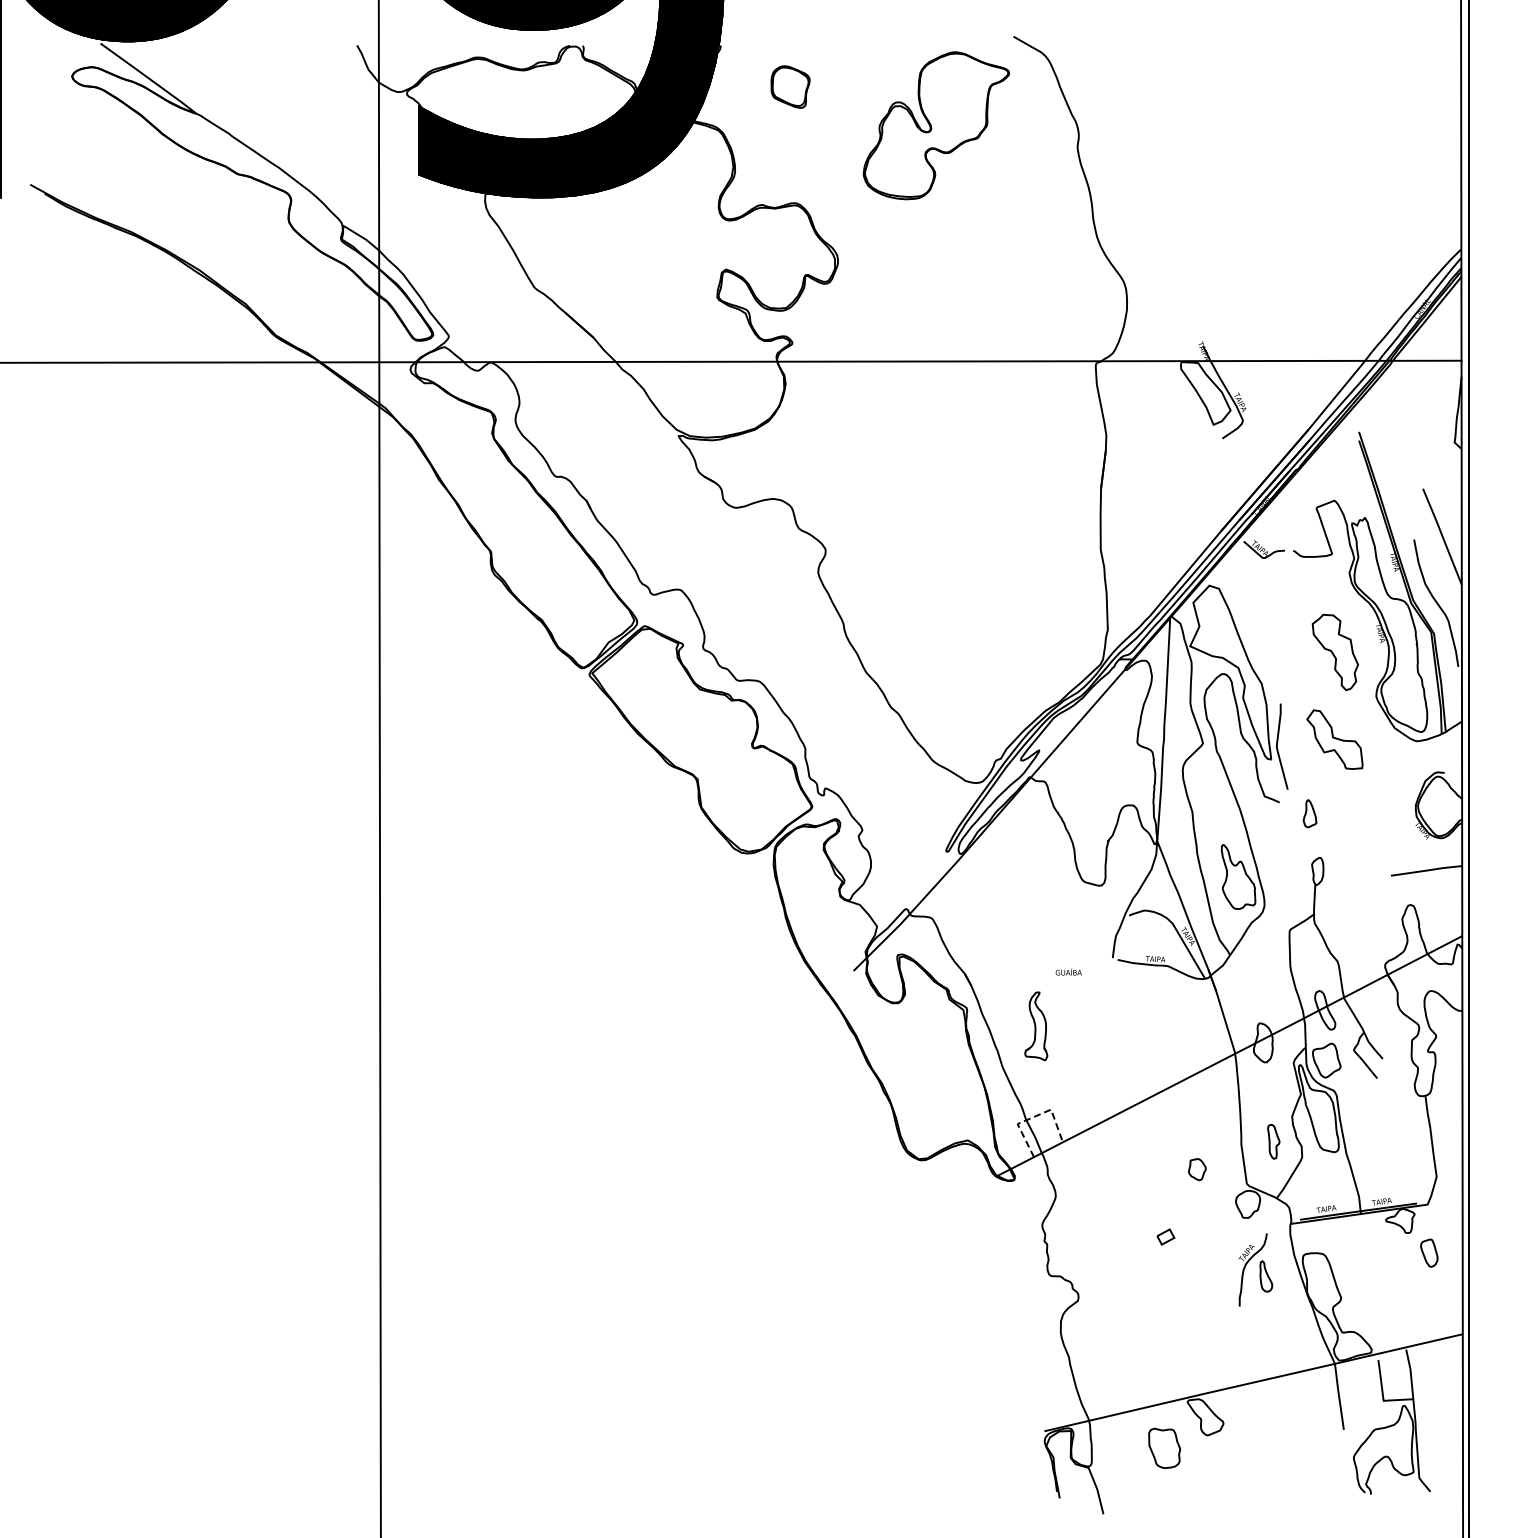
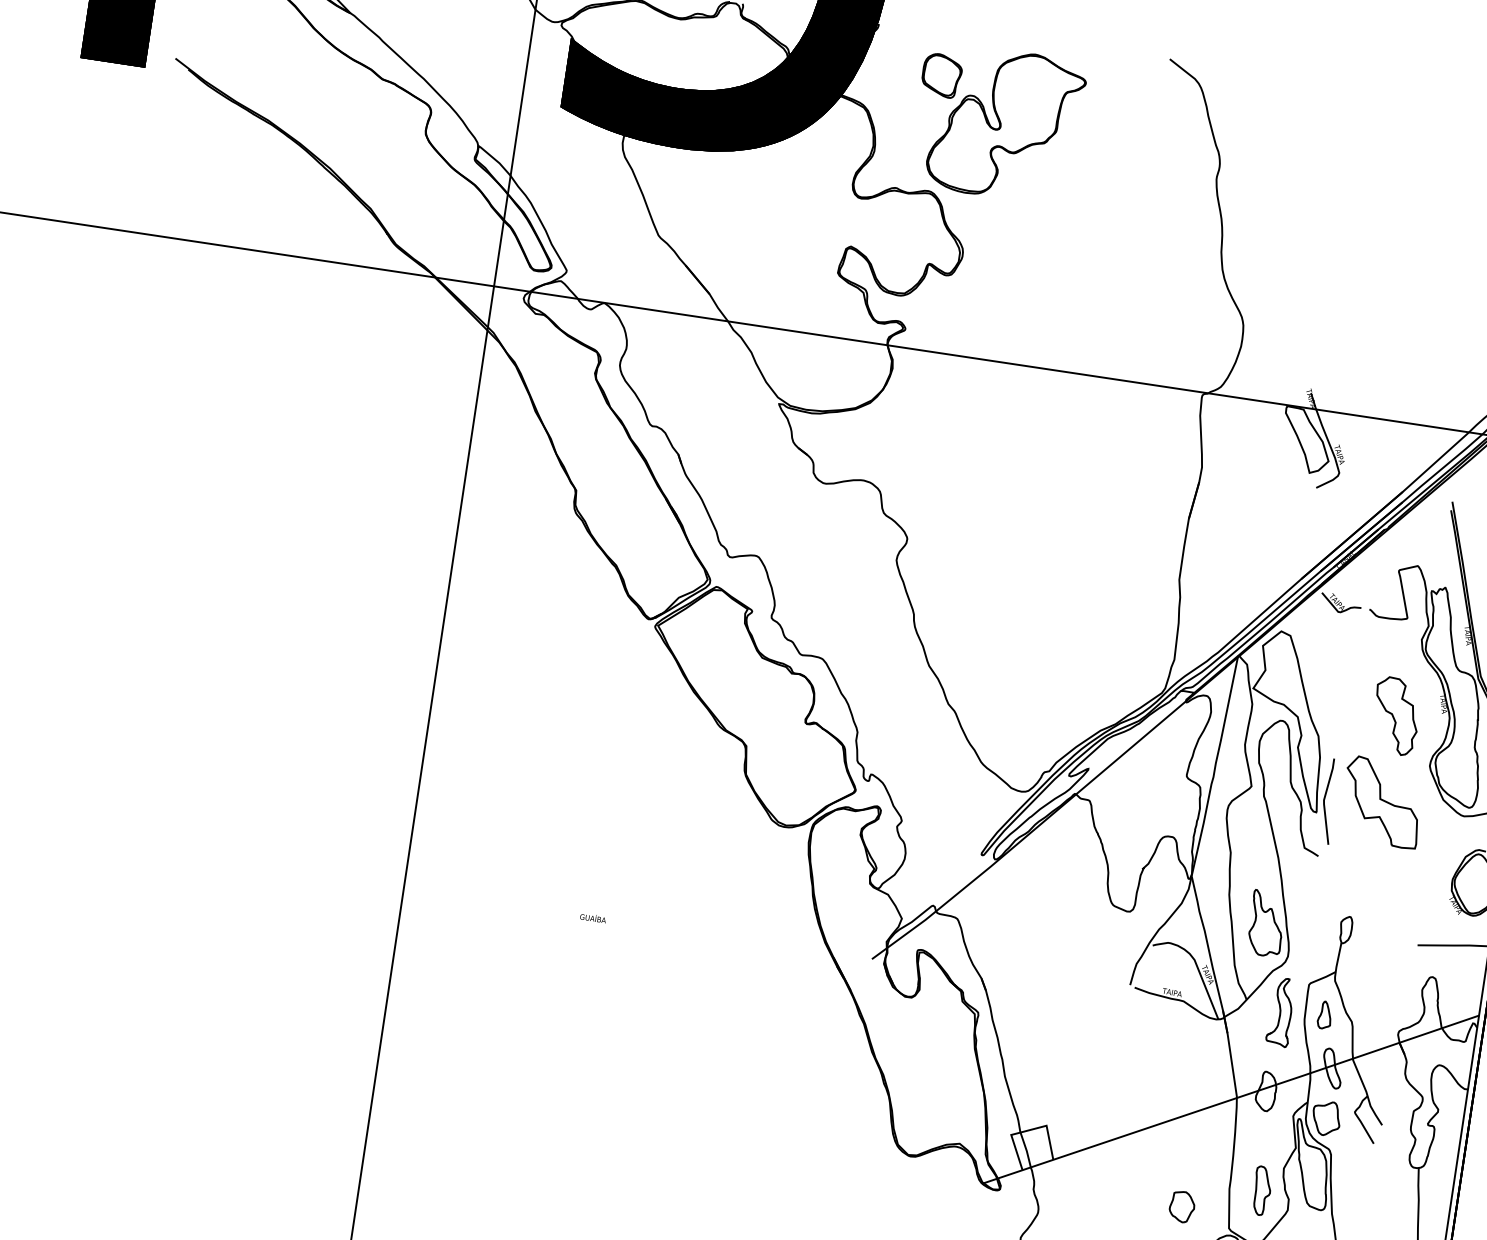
part: (936, 125) -> (1006, 124), moved
part: (1334, 739) -> (1382, 802), size x1.43
part: (1309, 813) -> (1324, 1014), moved
text: (1068, 971) -> (593, 917), moved
part: (1036, 1026) -> (1281, 1012), moved
line: (1033, 1117) -> (1027, 1130), dashed -> solid
part: (1273, 1141) -> (1261, 1190), size x1.43
part: (1197, 1169) -> (1182, 1206), size x1.43

